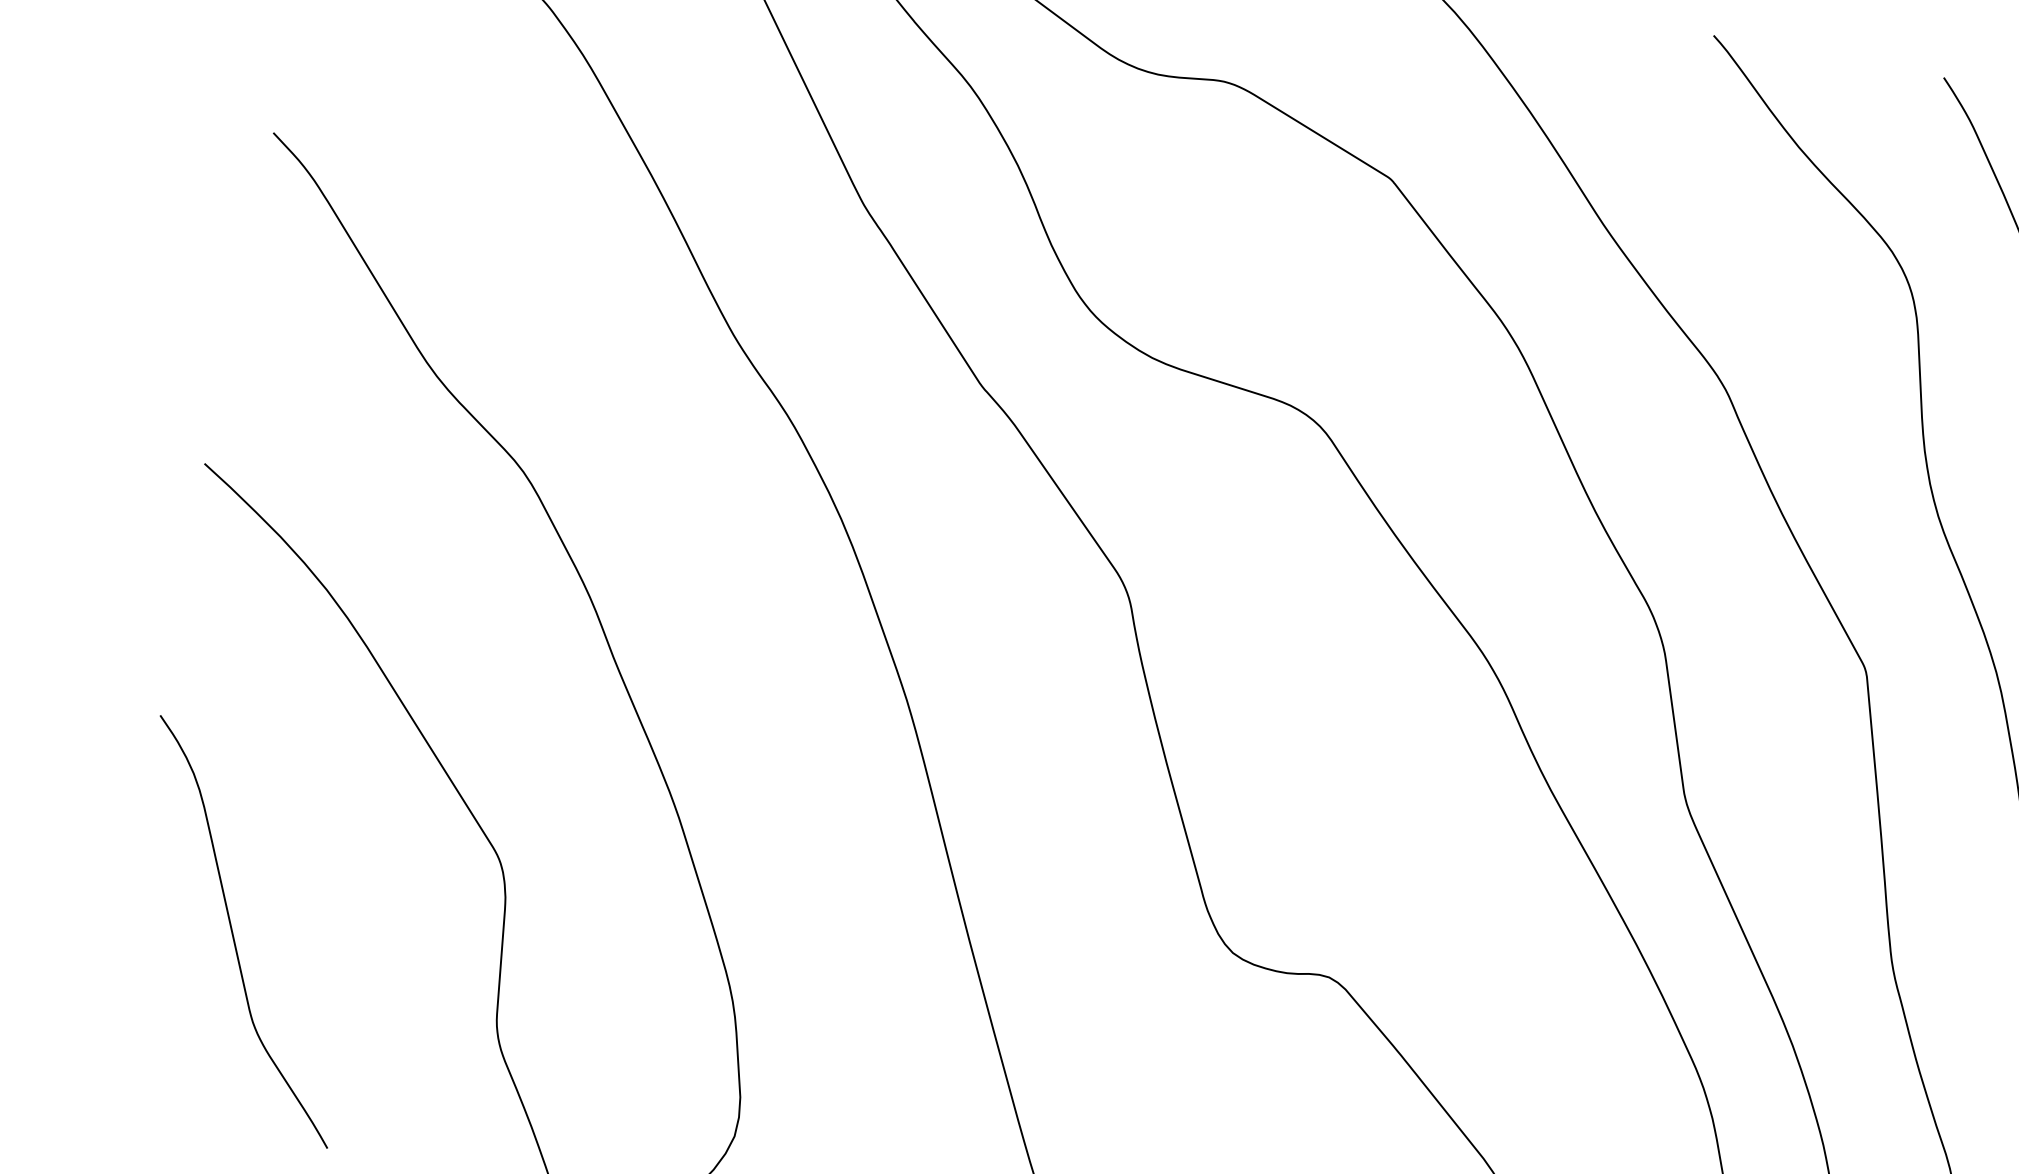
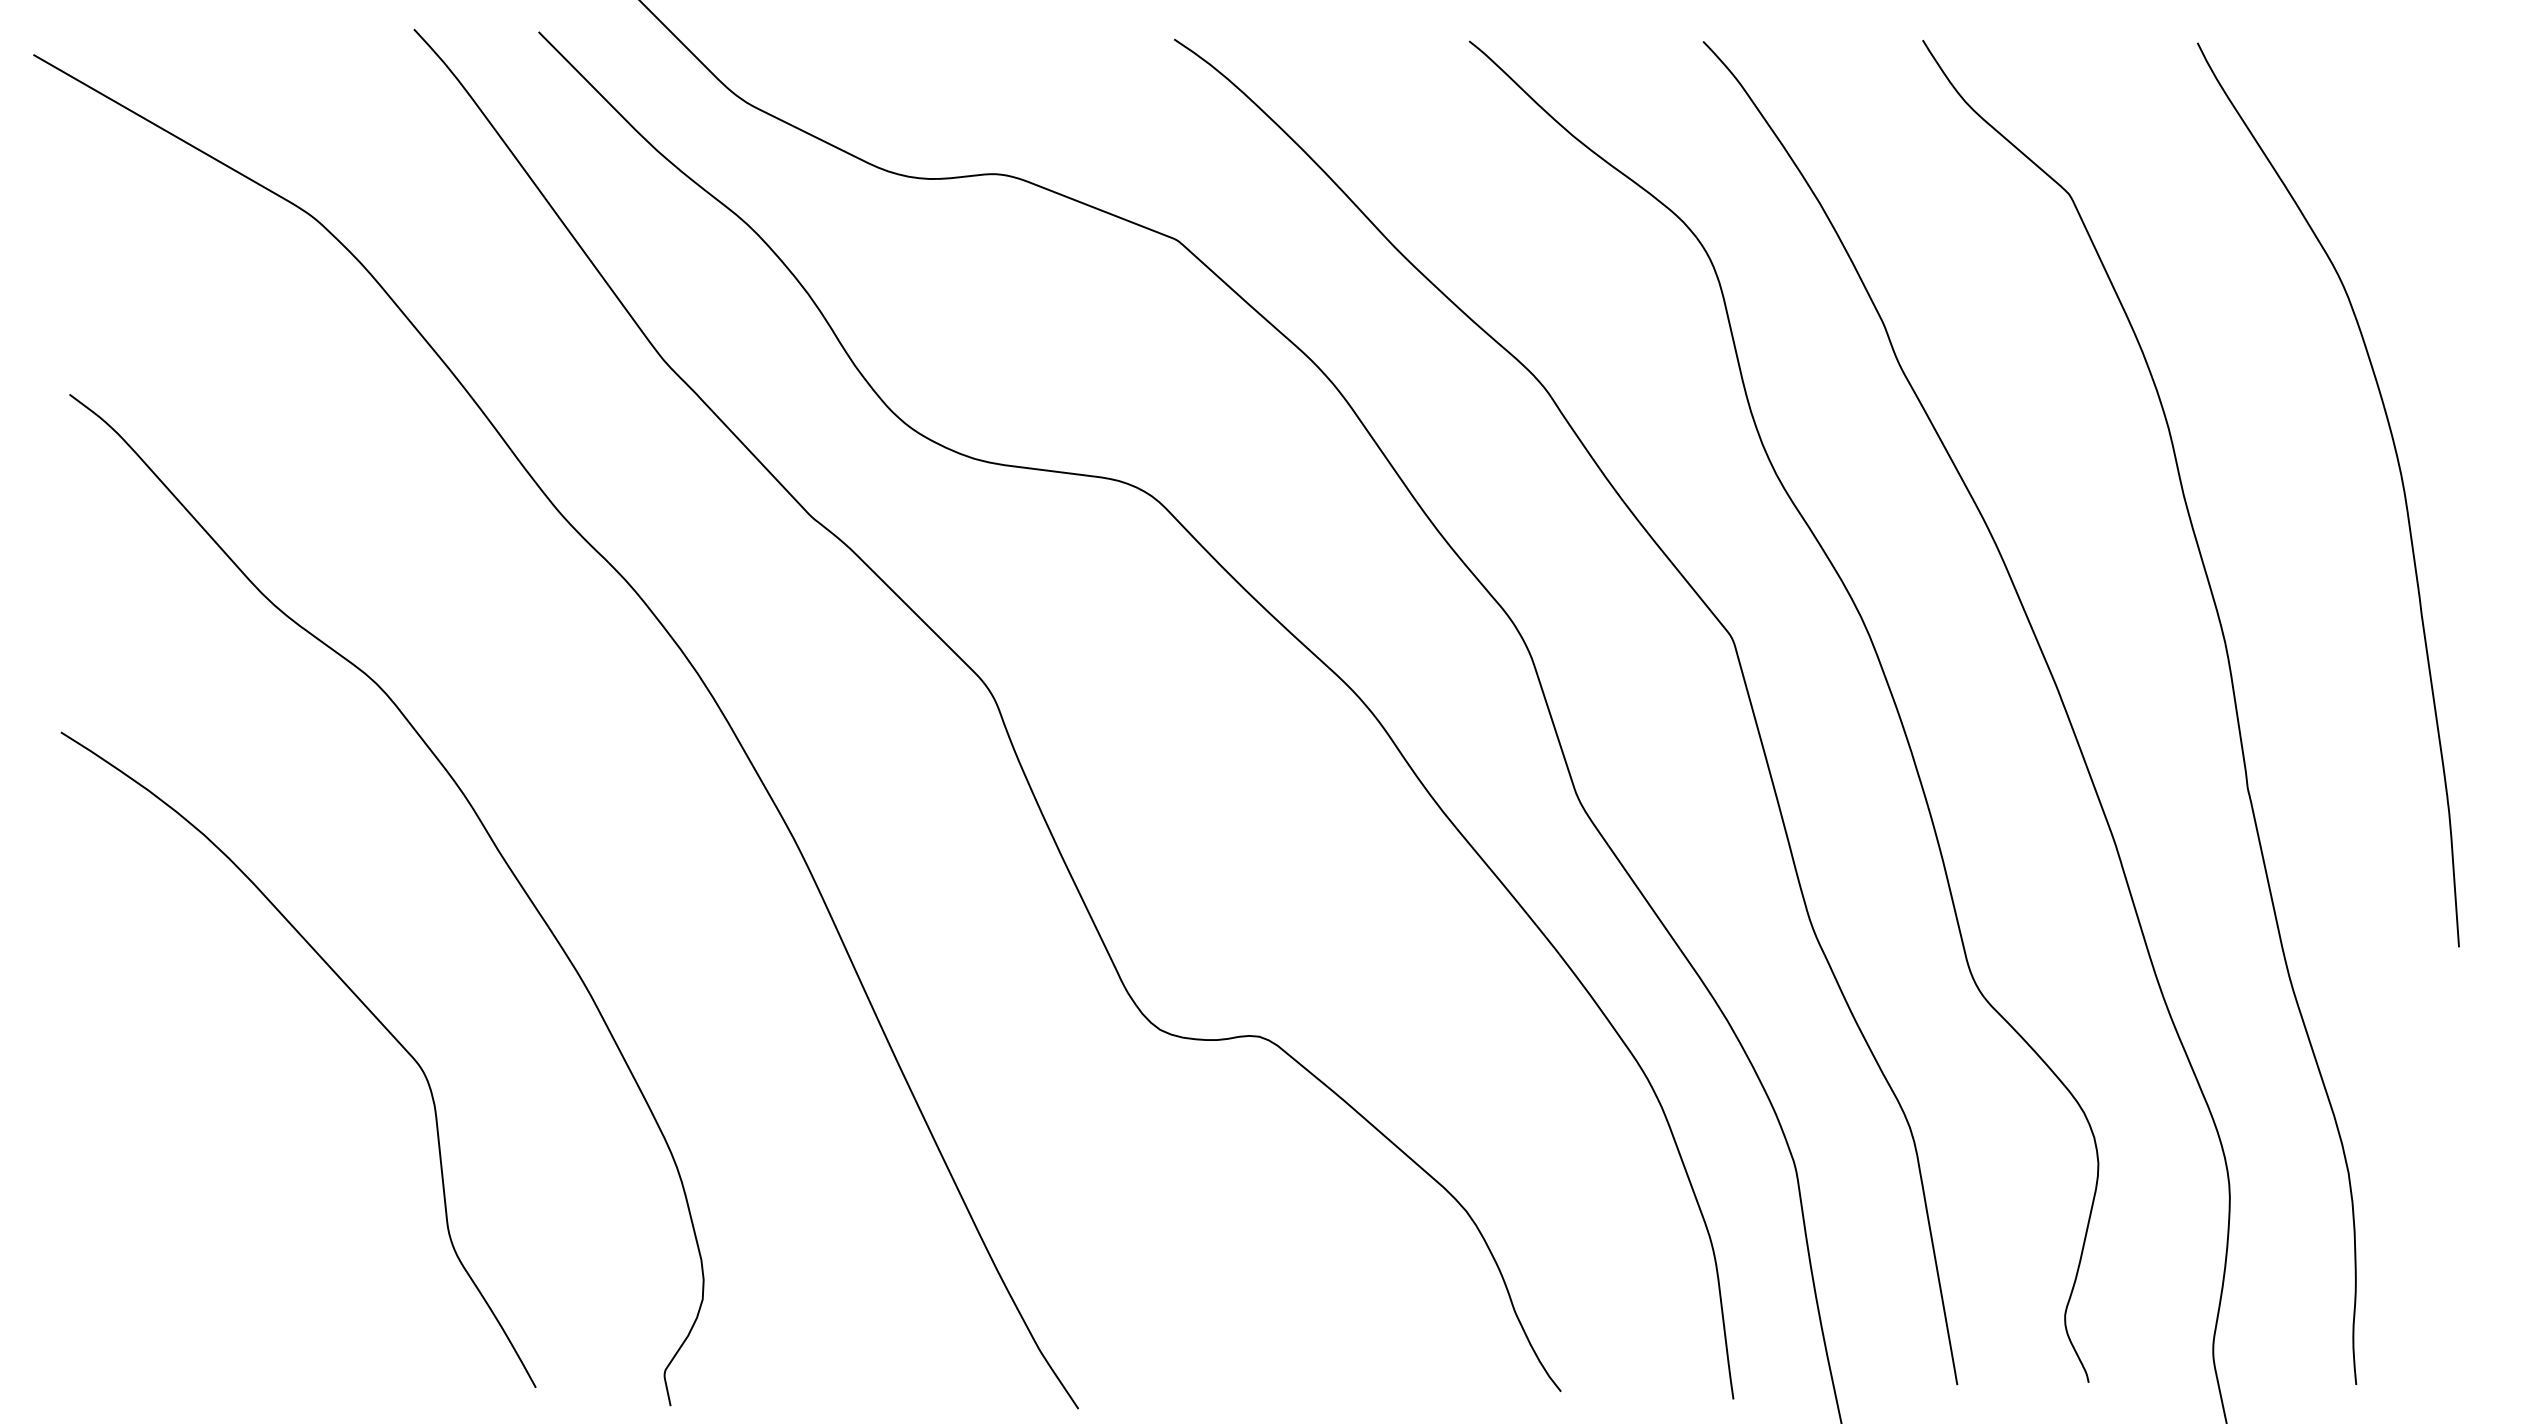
curve: (233, 933) -> (173, 1189), removed

